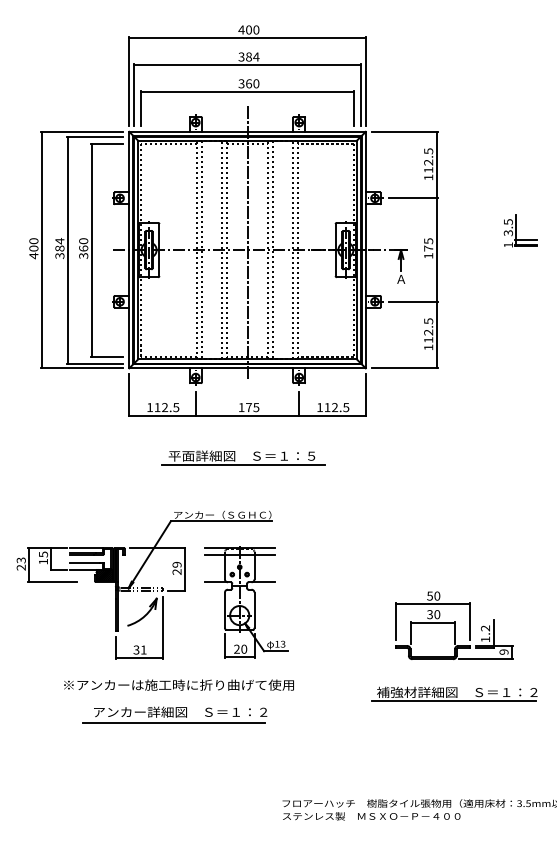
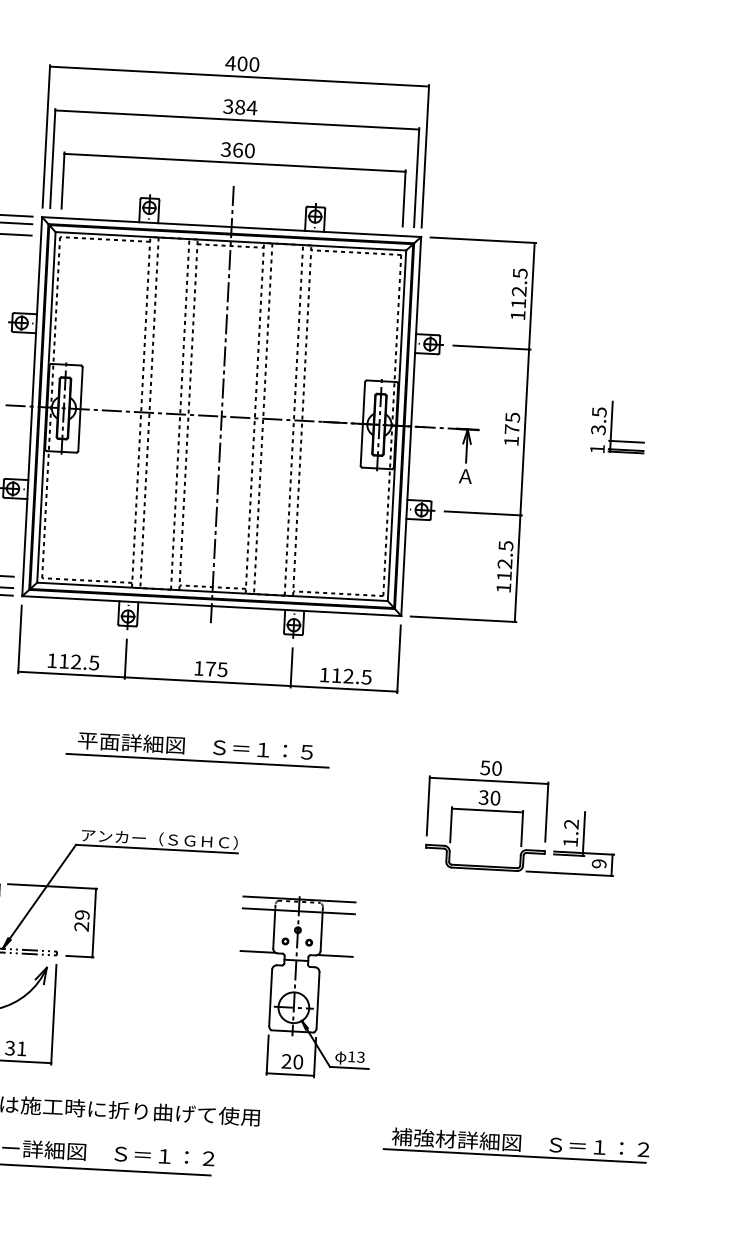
part: (520, 230) -> (618, 426), moved
part: (246, 602) -> (305, 987), moved
part: (454, 625) -> (522, 817), moved

